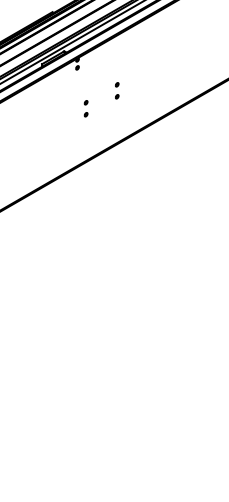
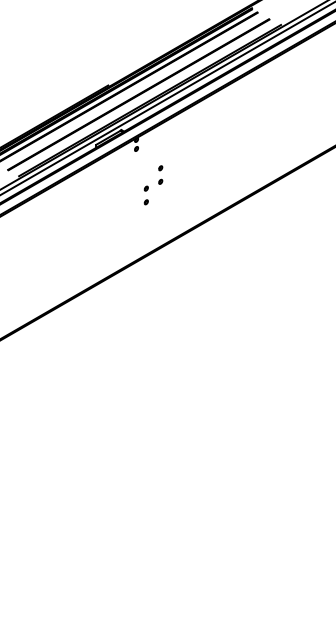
part: (117, 90) -> (160, 174), moved

